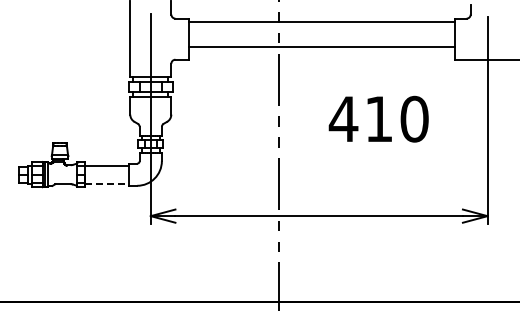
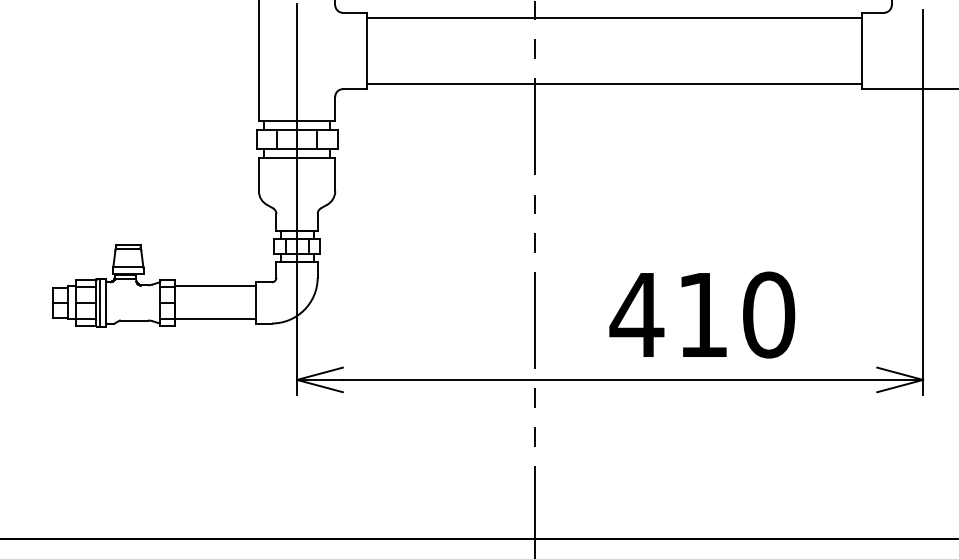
line: (321, 46) -> (614, 83), moved
text: (378, 118) -> (701, 313), moved
line: (106, 183) -> (214, 319), dashed -> solid

